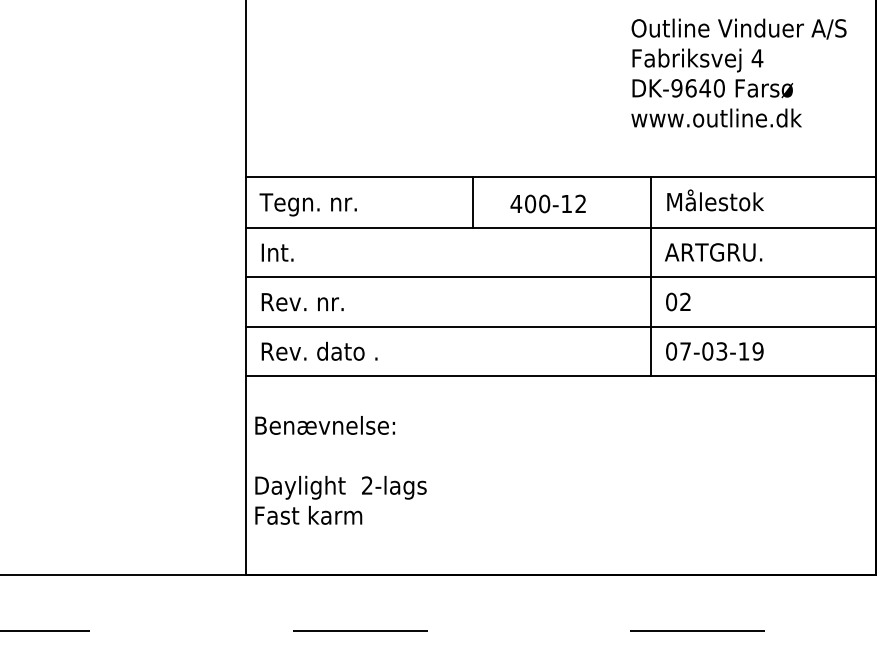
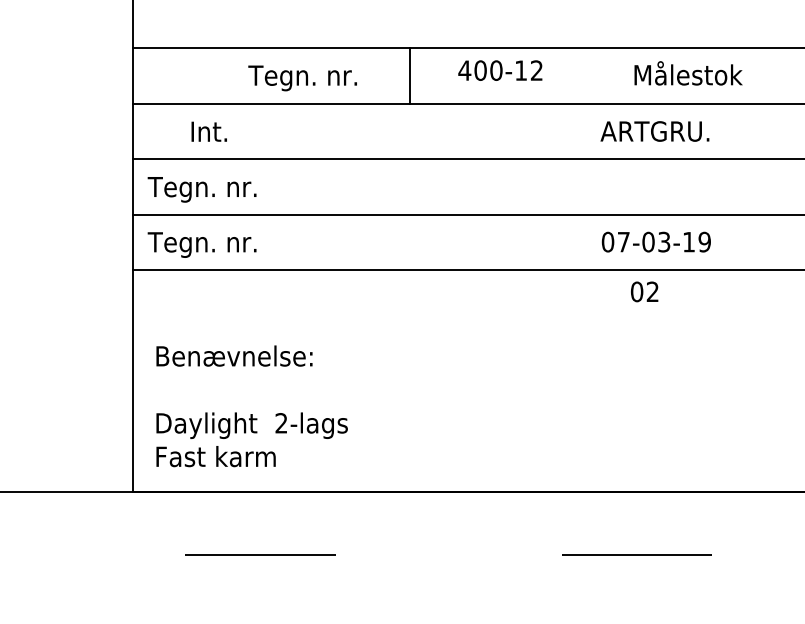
text: (715, 200) -> (688, 73), moved
line: (473, 202) -> (410, 75), moved
text: (547, 203) -> (499, 70), moved
text: (307, 204) -> (301, 77), moved
text: (277, 252) -> (209, 131), moved
line: (651, 276) -> (585, 158), removed
text: (678, 301) -> (644, 291), moved
text: (307, 304) -> (201, 189), Rev. nr. -> Tegn. nr.
text: (318, 353) -> (213, 244), Rev. dato . -> Tegn. nr.
text: (340, 470) -> (251, 406), moved

